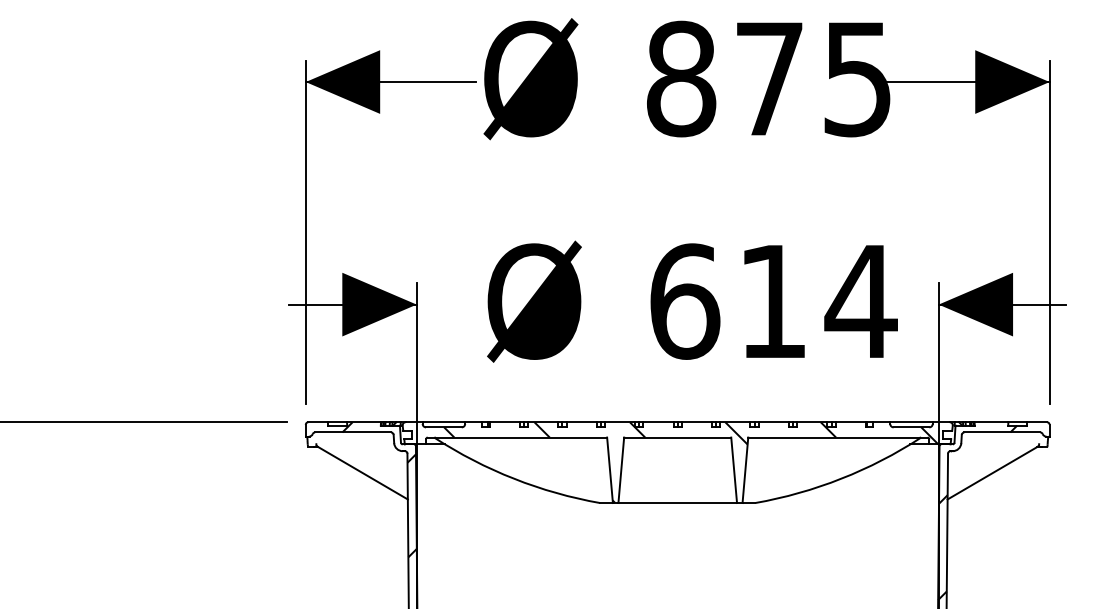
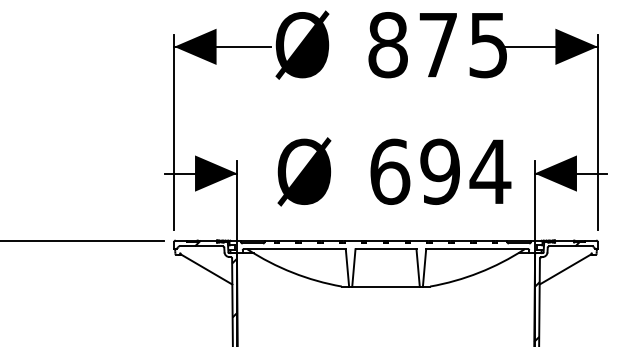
text: (771, 300) -> (439, 171), 614 -> 694
hatch: (690, 462) -> (393, 263), removed

